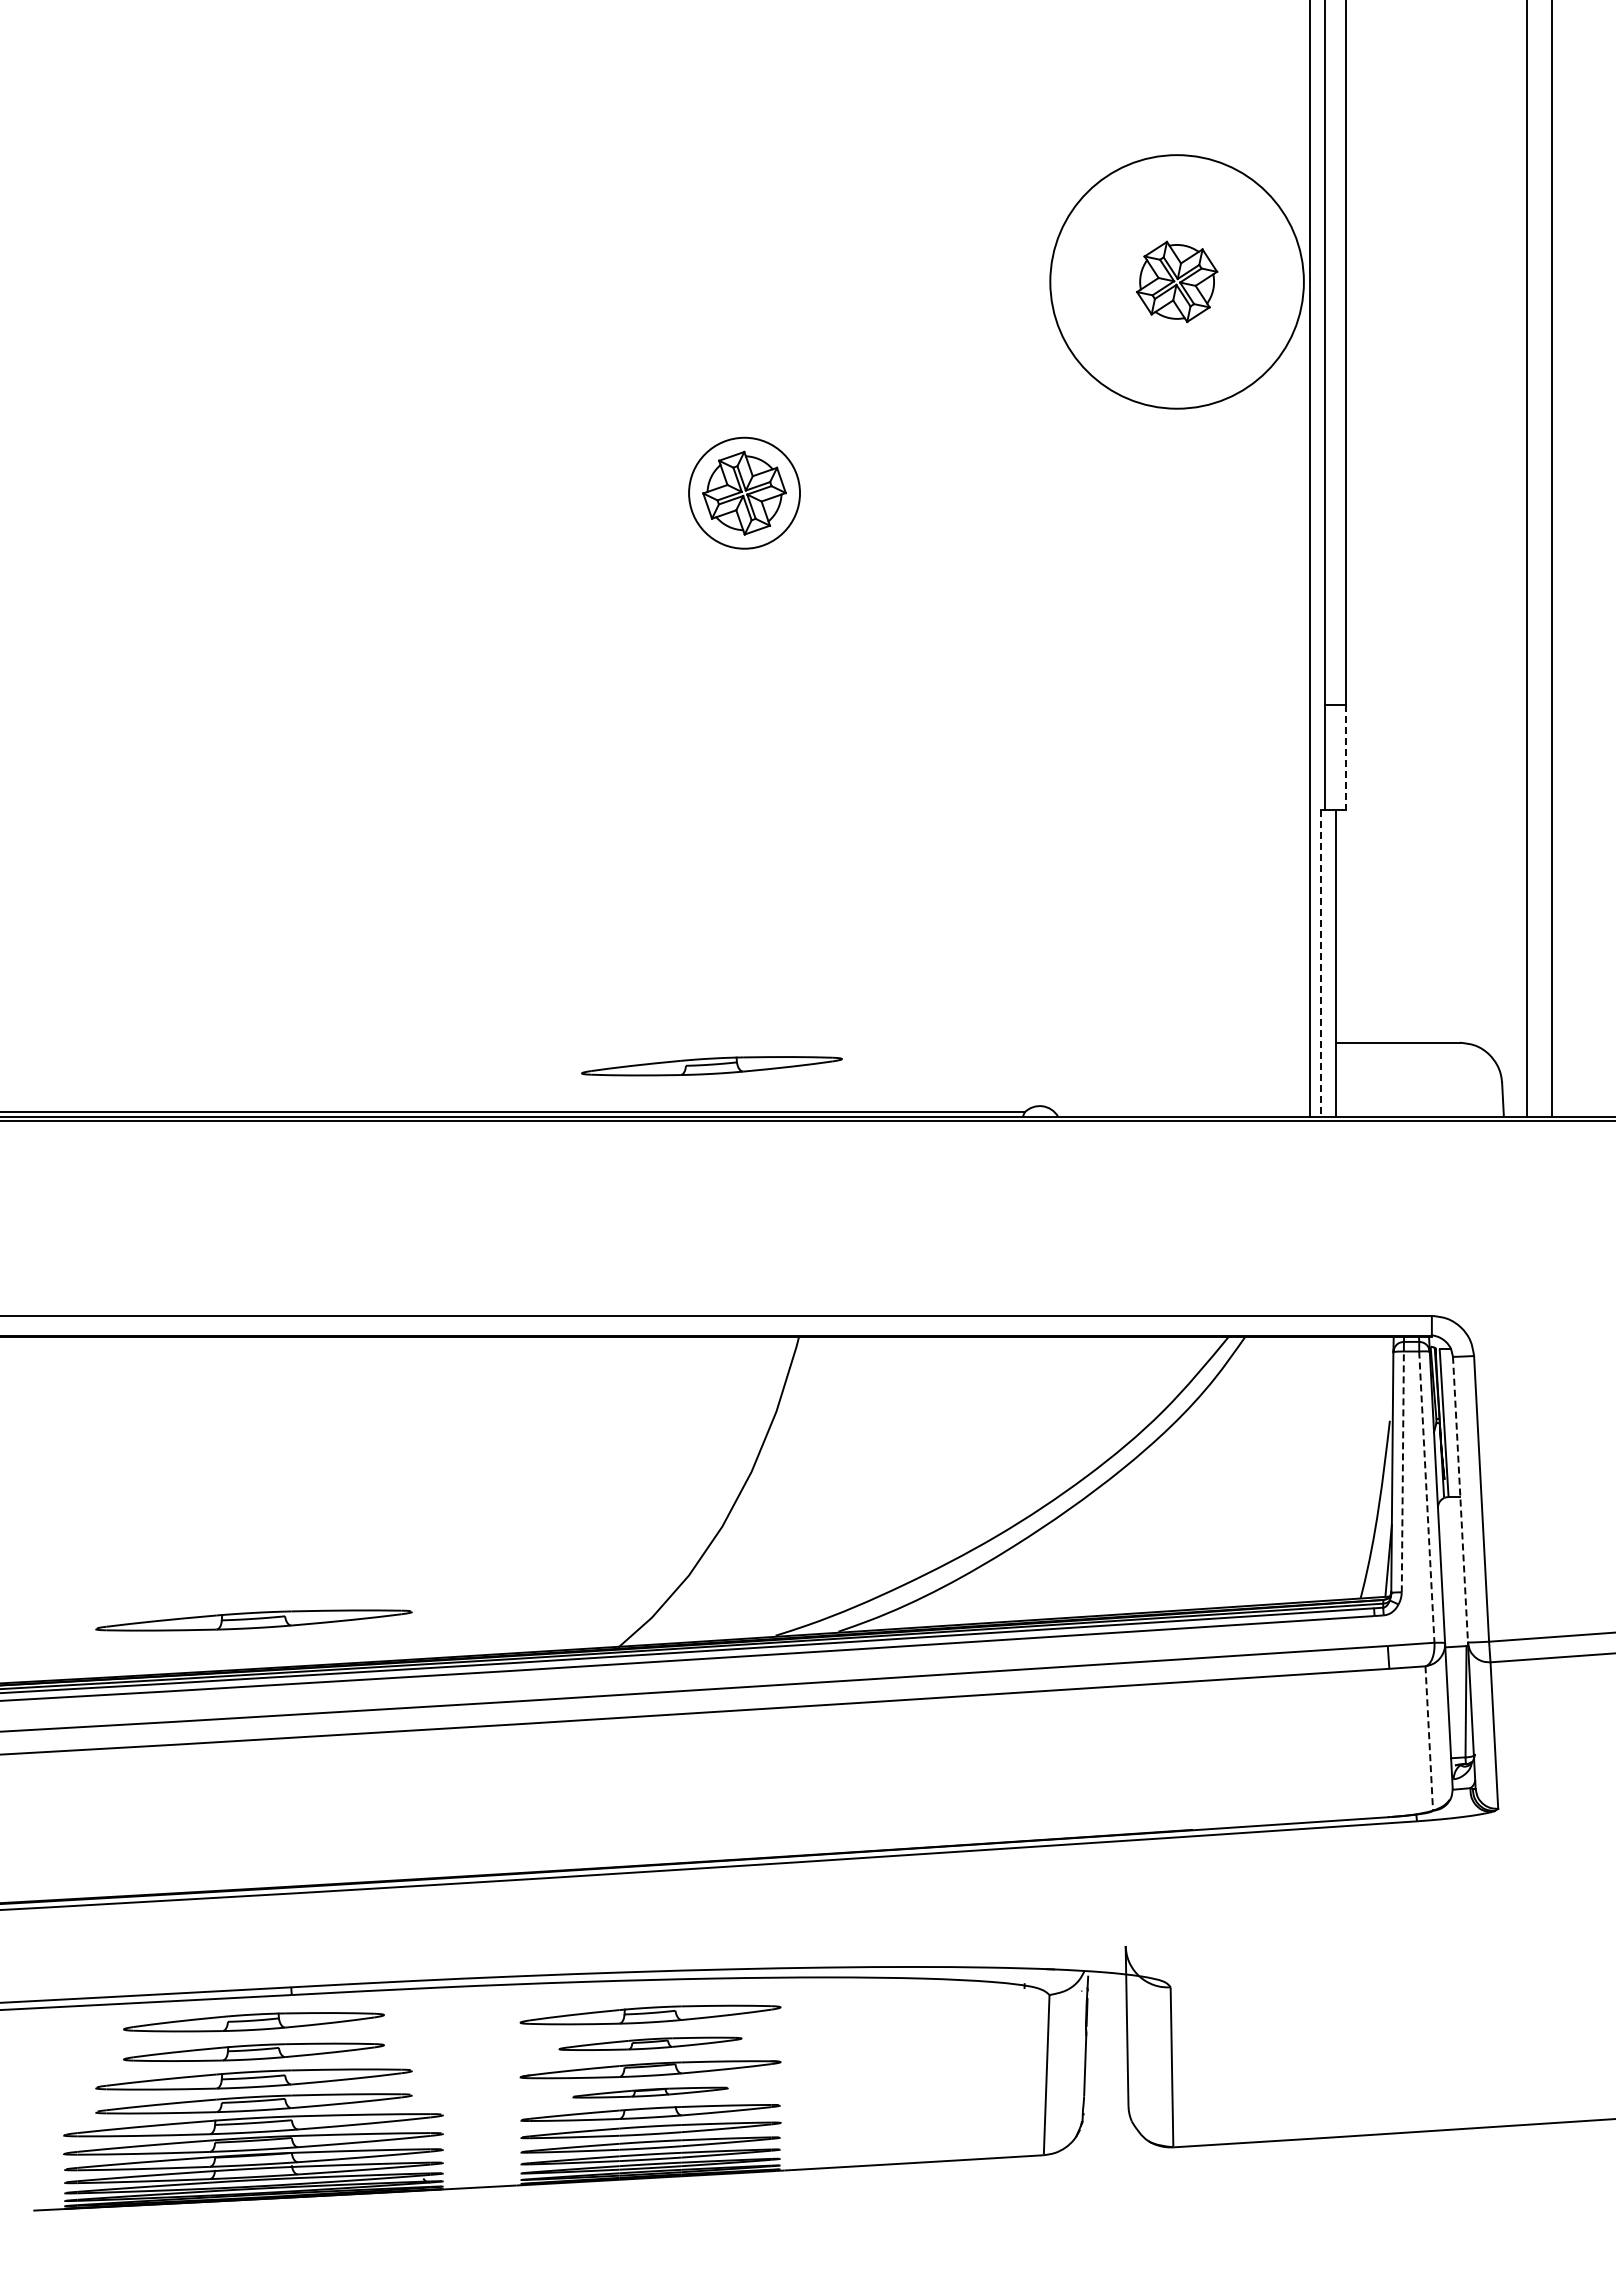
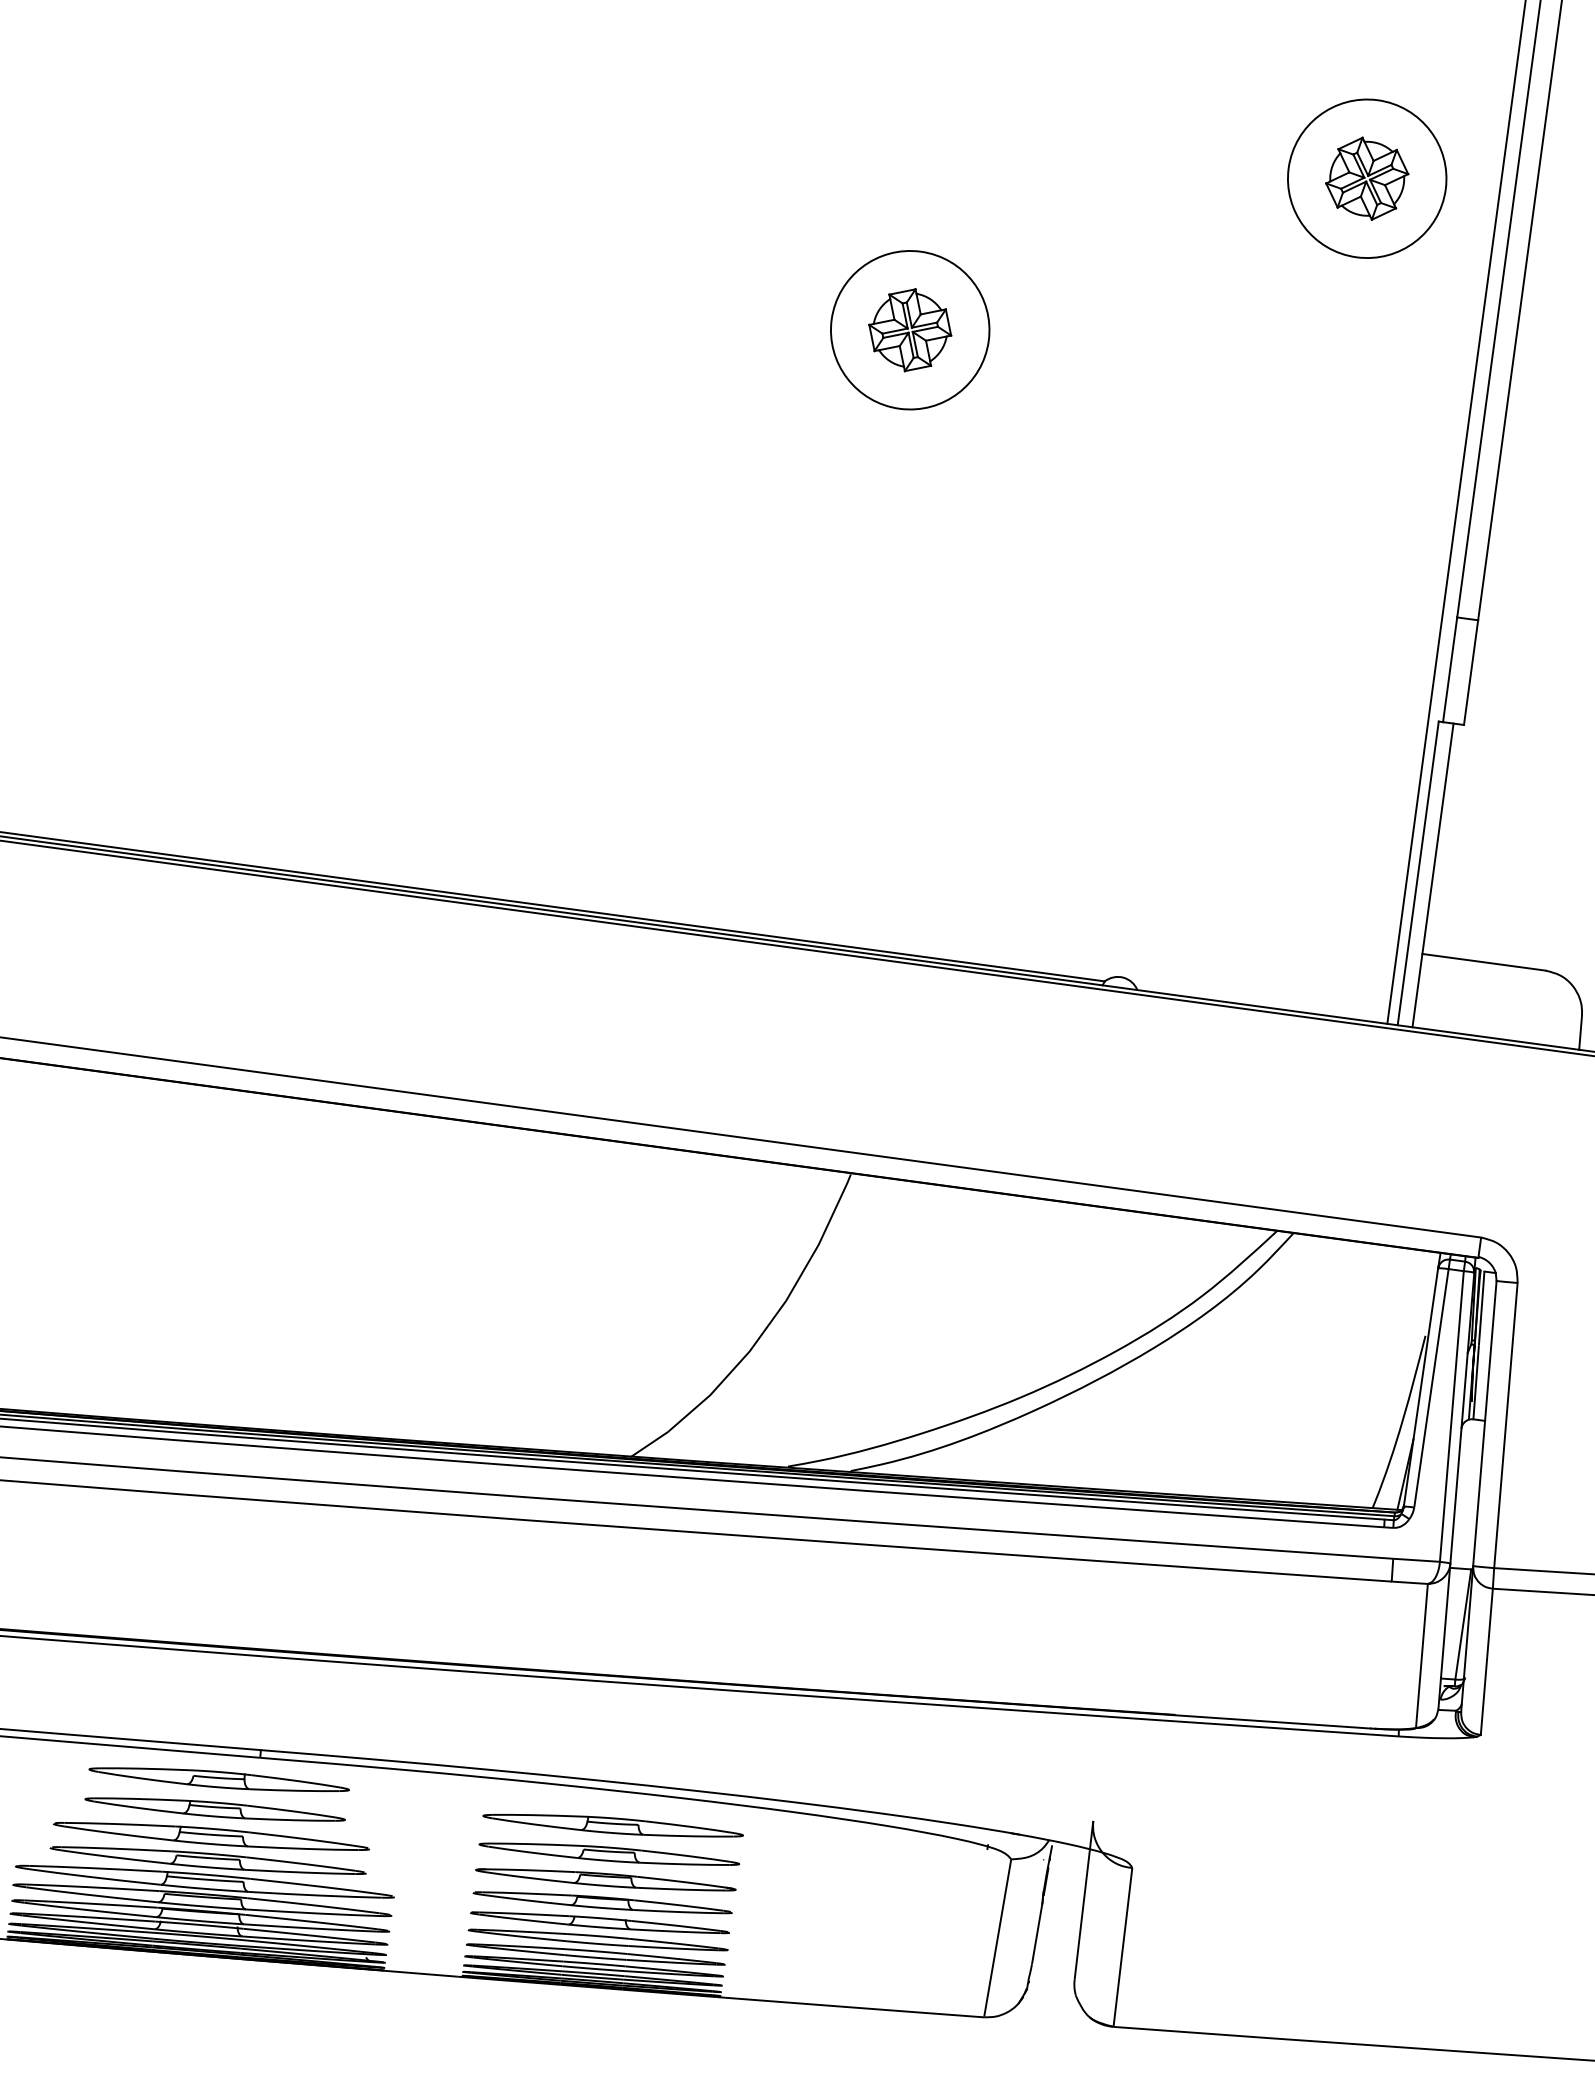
circle: (1176, 281) -> (1366, 178), size x0.62
circle: (744, 493) -> (910, 330), size x1.43
line: (1346, 757) -> (1471, 672), dashed -> solid
line: (1320, 963) -> (1417, 873), dashed -> solid
part: (711, 1066) -> (800, 893), removed
line: (1402, 1471) -> (1431, 1387), dashed -> solid
line: (1426, 1497) -> (1451, 1416), dashed -> solid
line: (1460, 1500) -> (1484, 1424), dashed -> solid
part: (253, 1620) -> (272, 1381), removed
line: (1429, 1739) -> (1422, 1657), dashed -> solid
part: (650, 2043) -> (609, 1853), size x1.43
part: (650, 2092) -> (602, 1902), size x1.67

